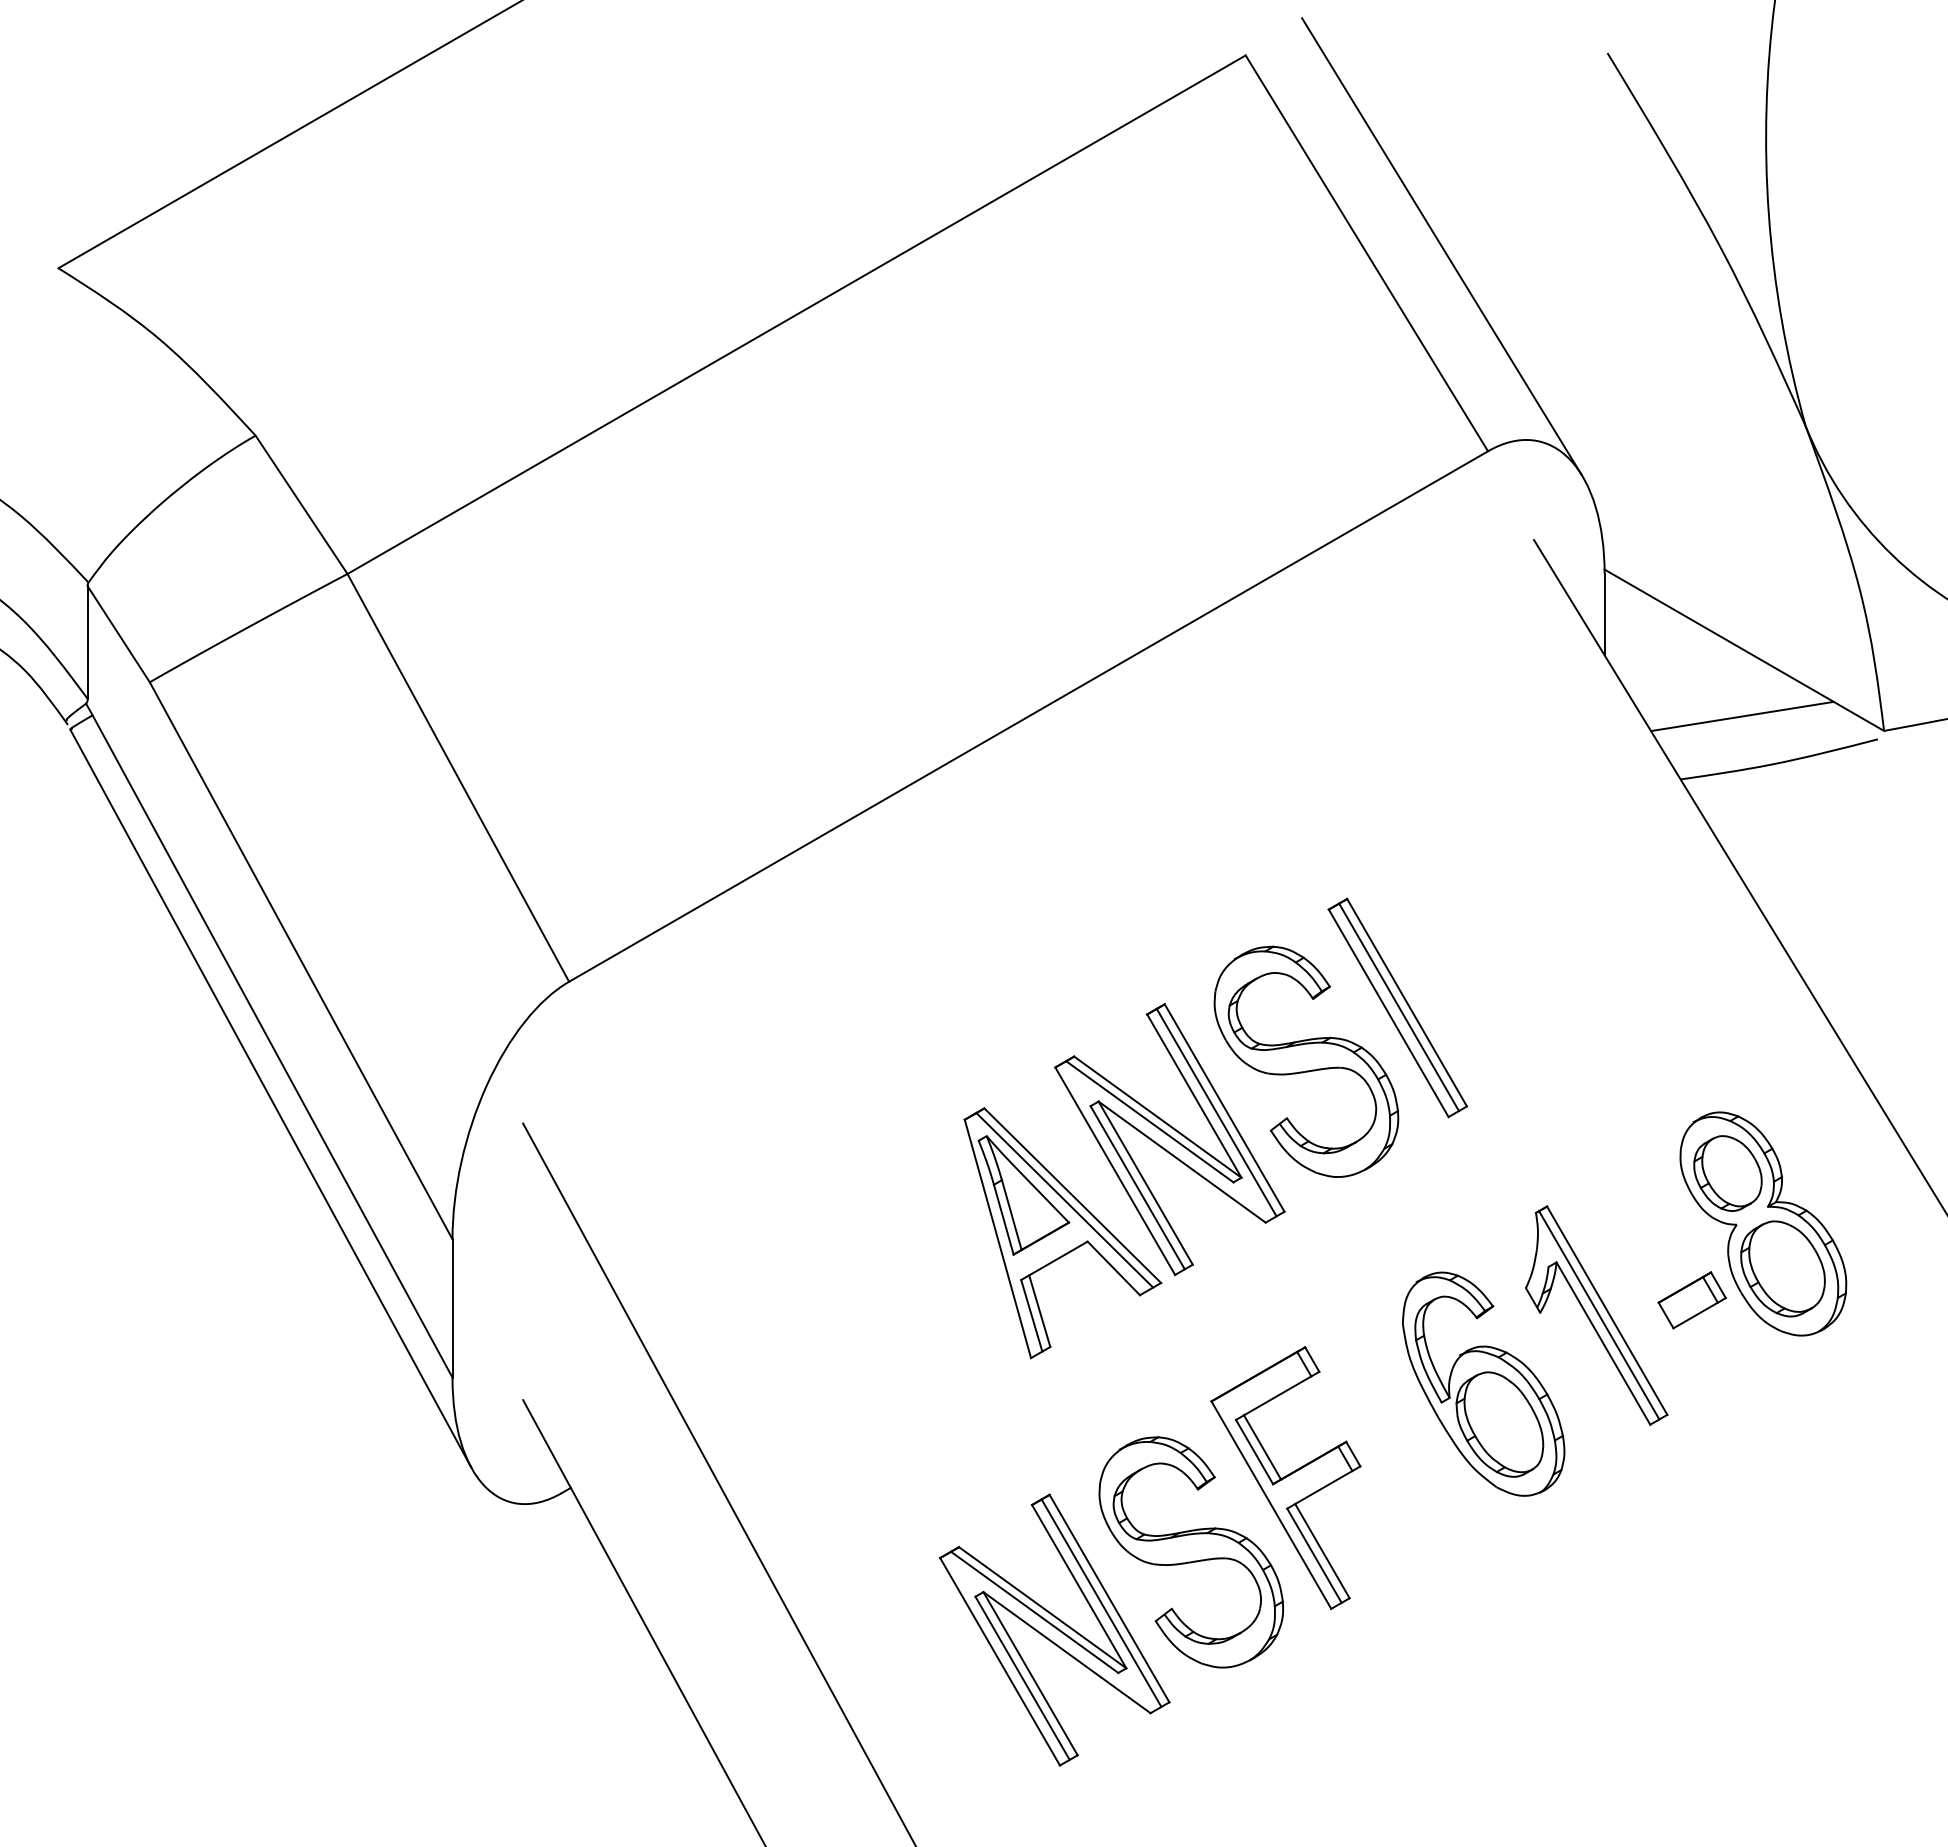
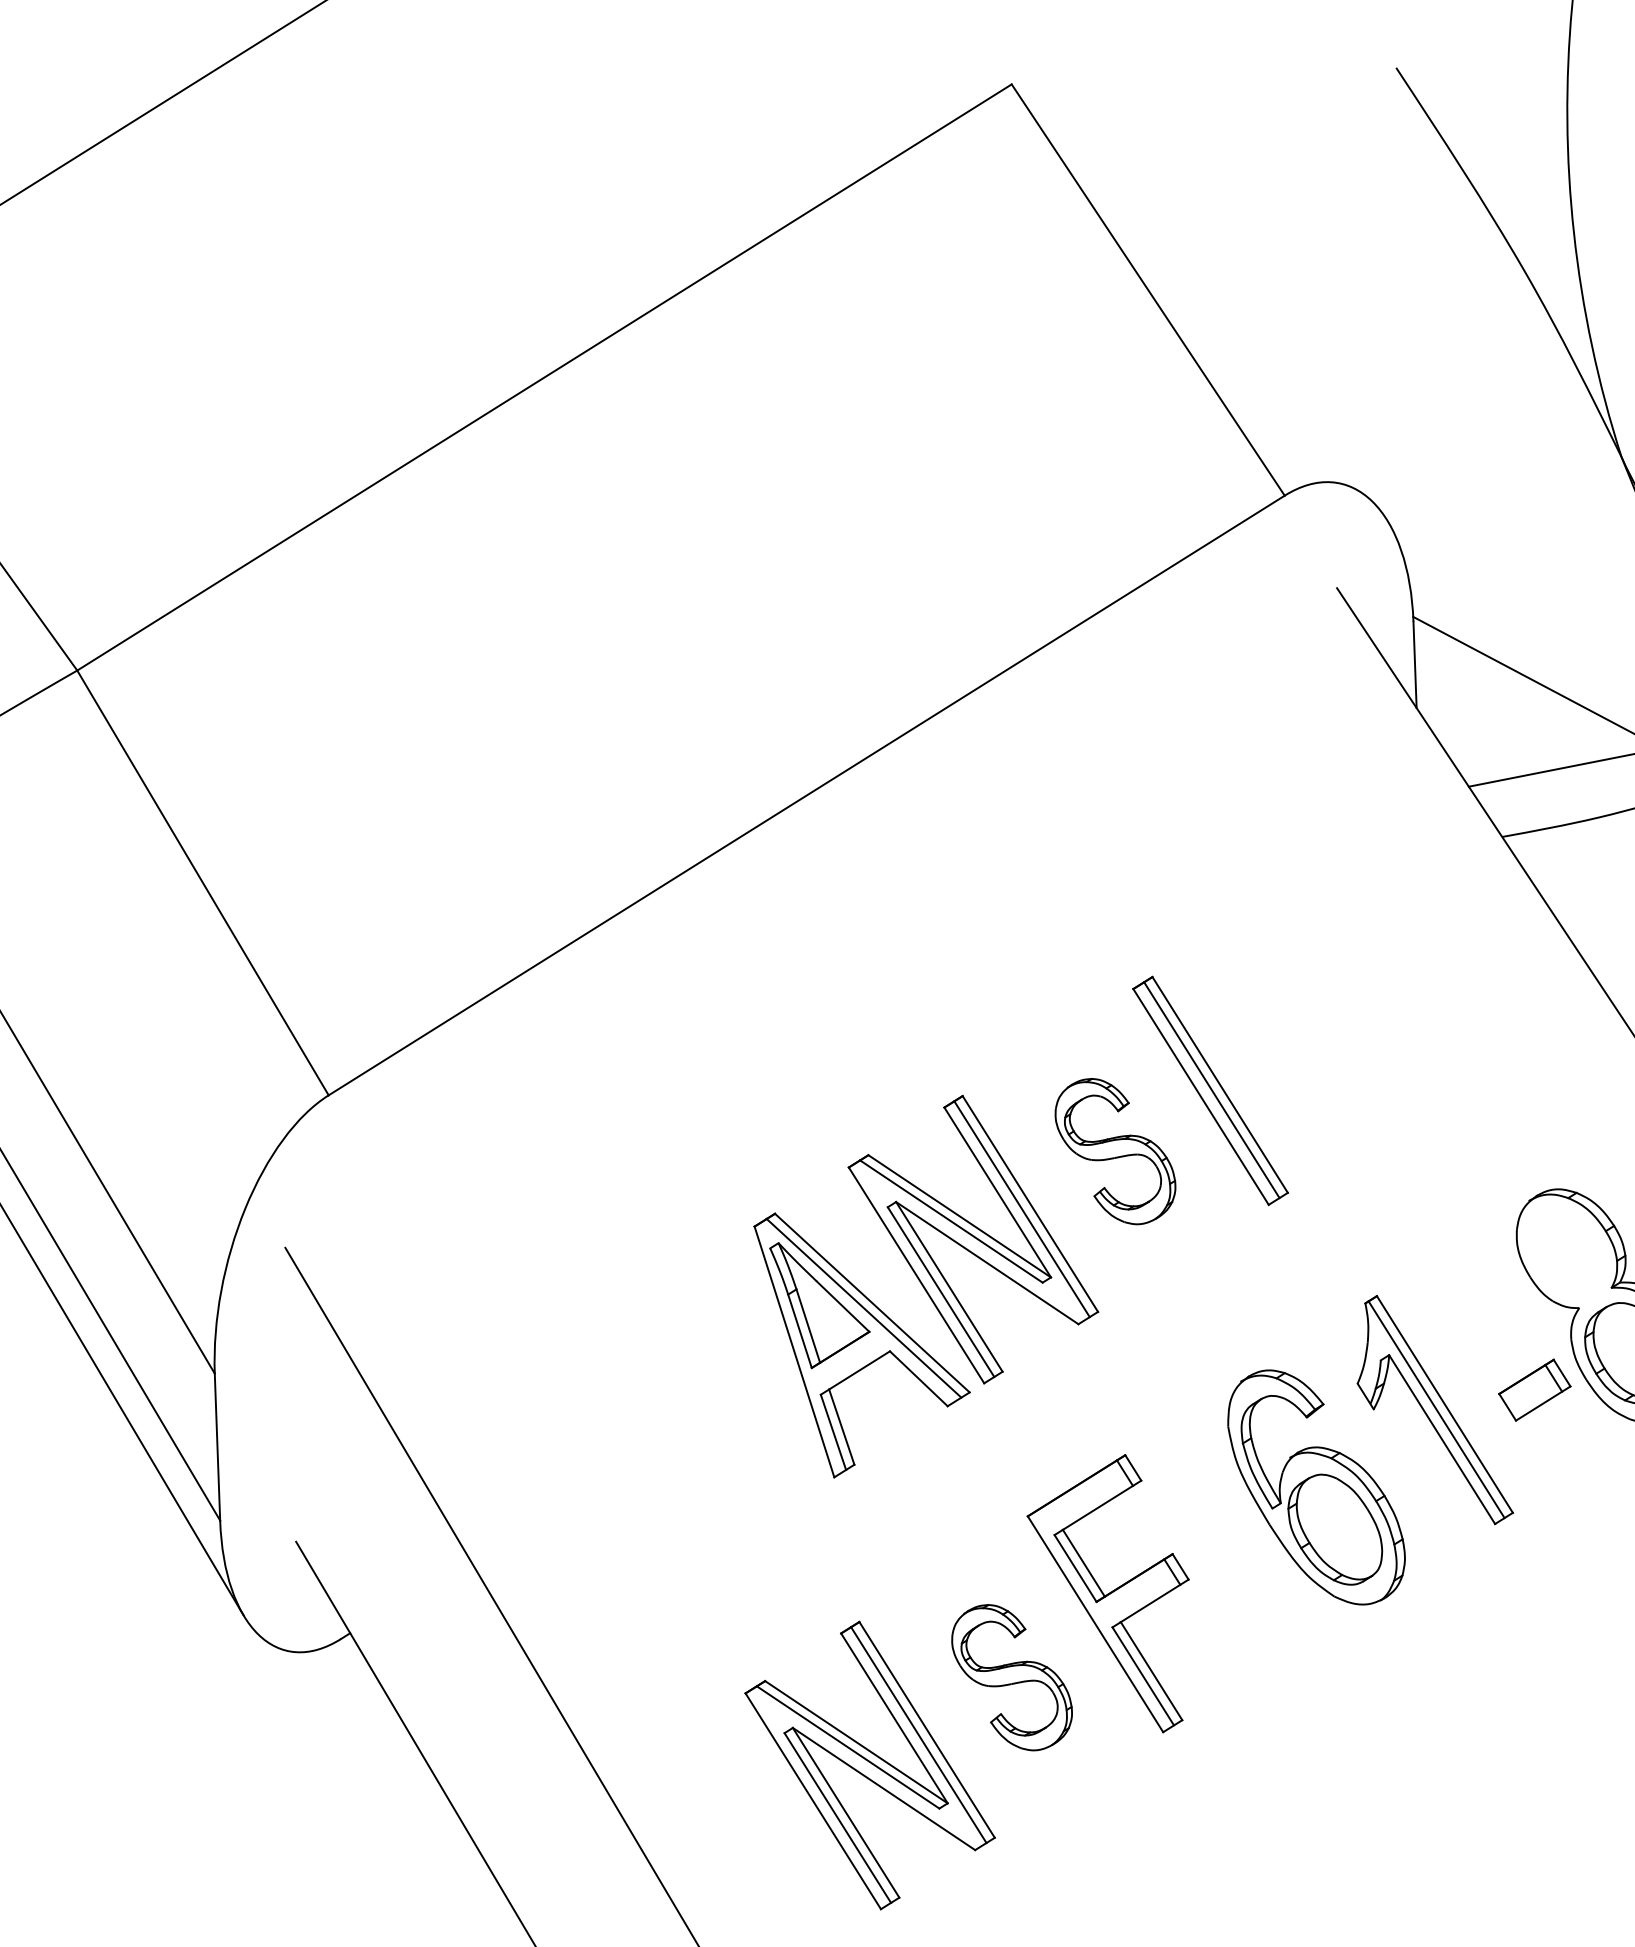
line: (1441, 246) -> (1227, 279), removed
part: (1306, 1061) -> (1115, 1151), size x0.6
part: (1727, 1173) -> (1567, 1253), removed
part: (1190, 1552) -> (1011, 1677), size x0.6

